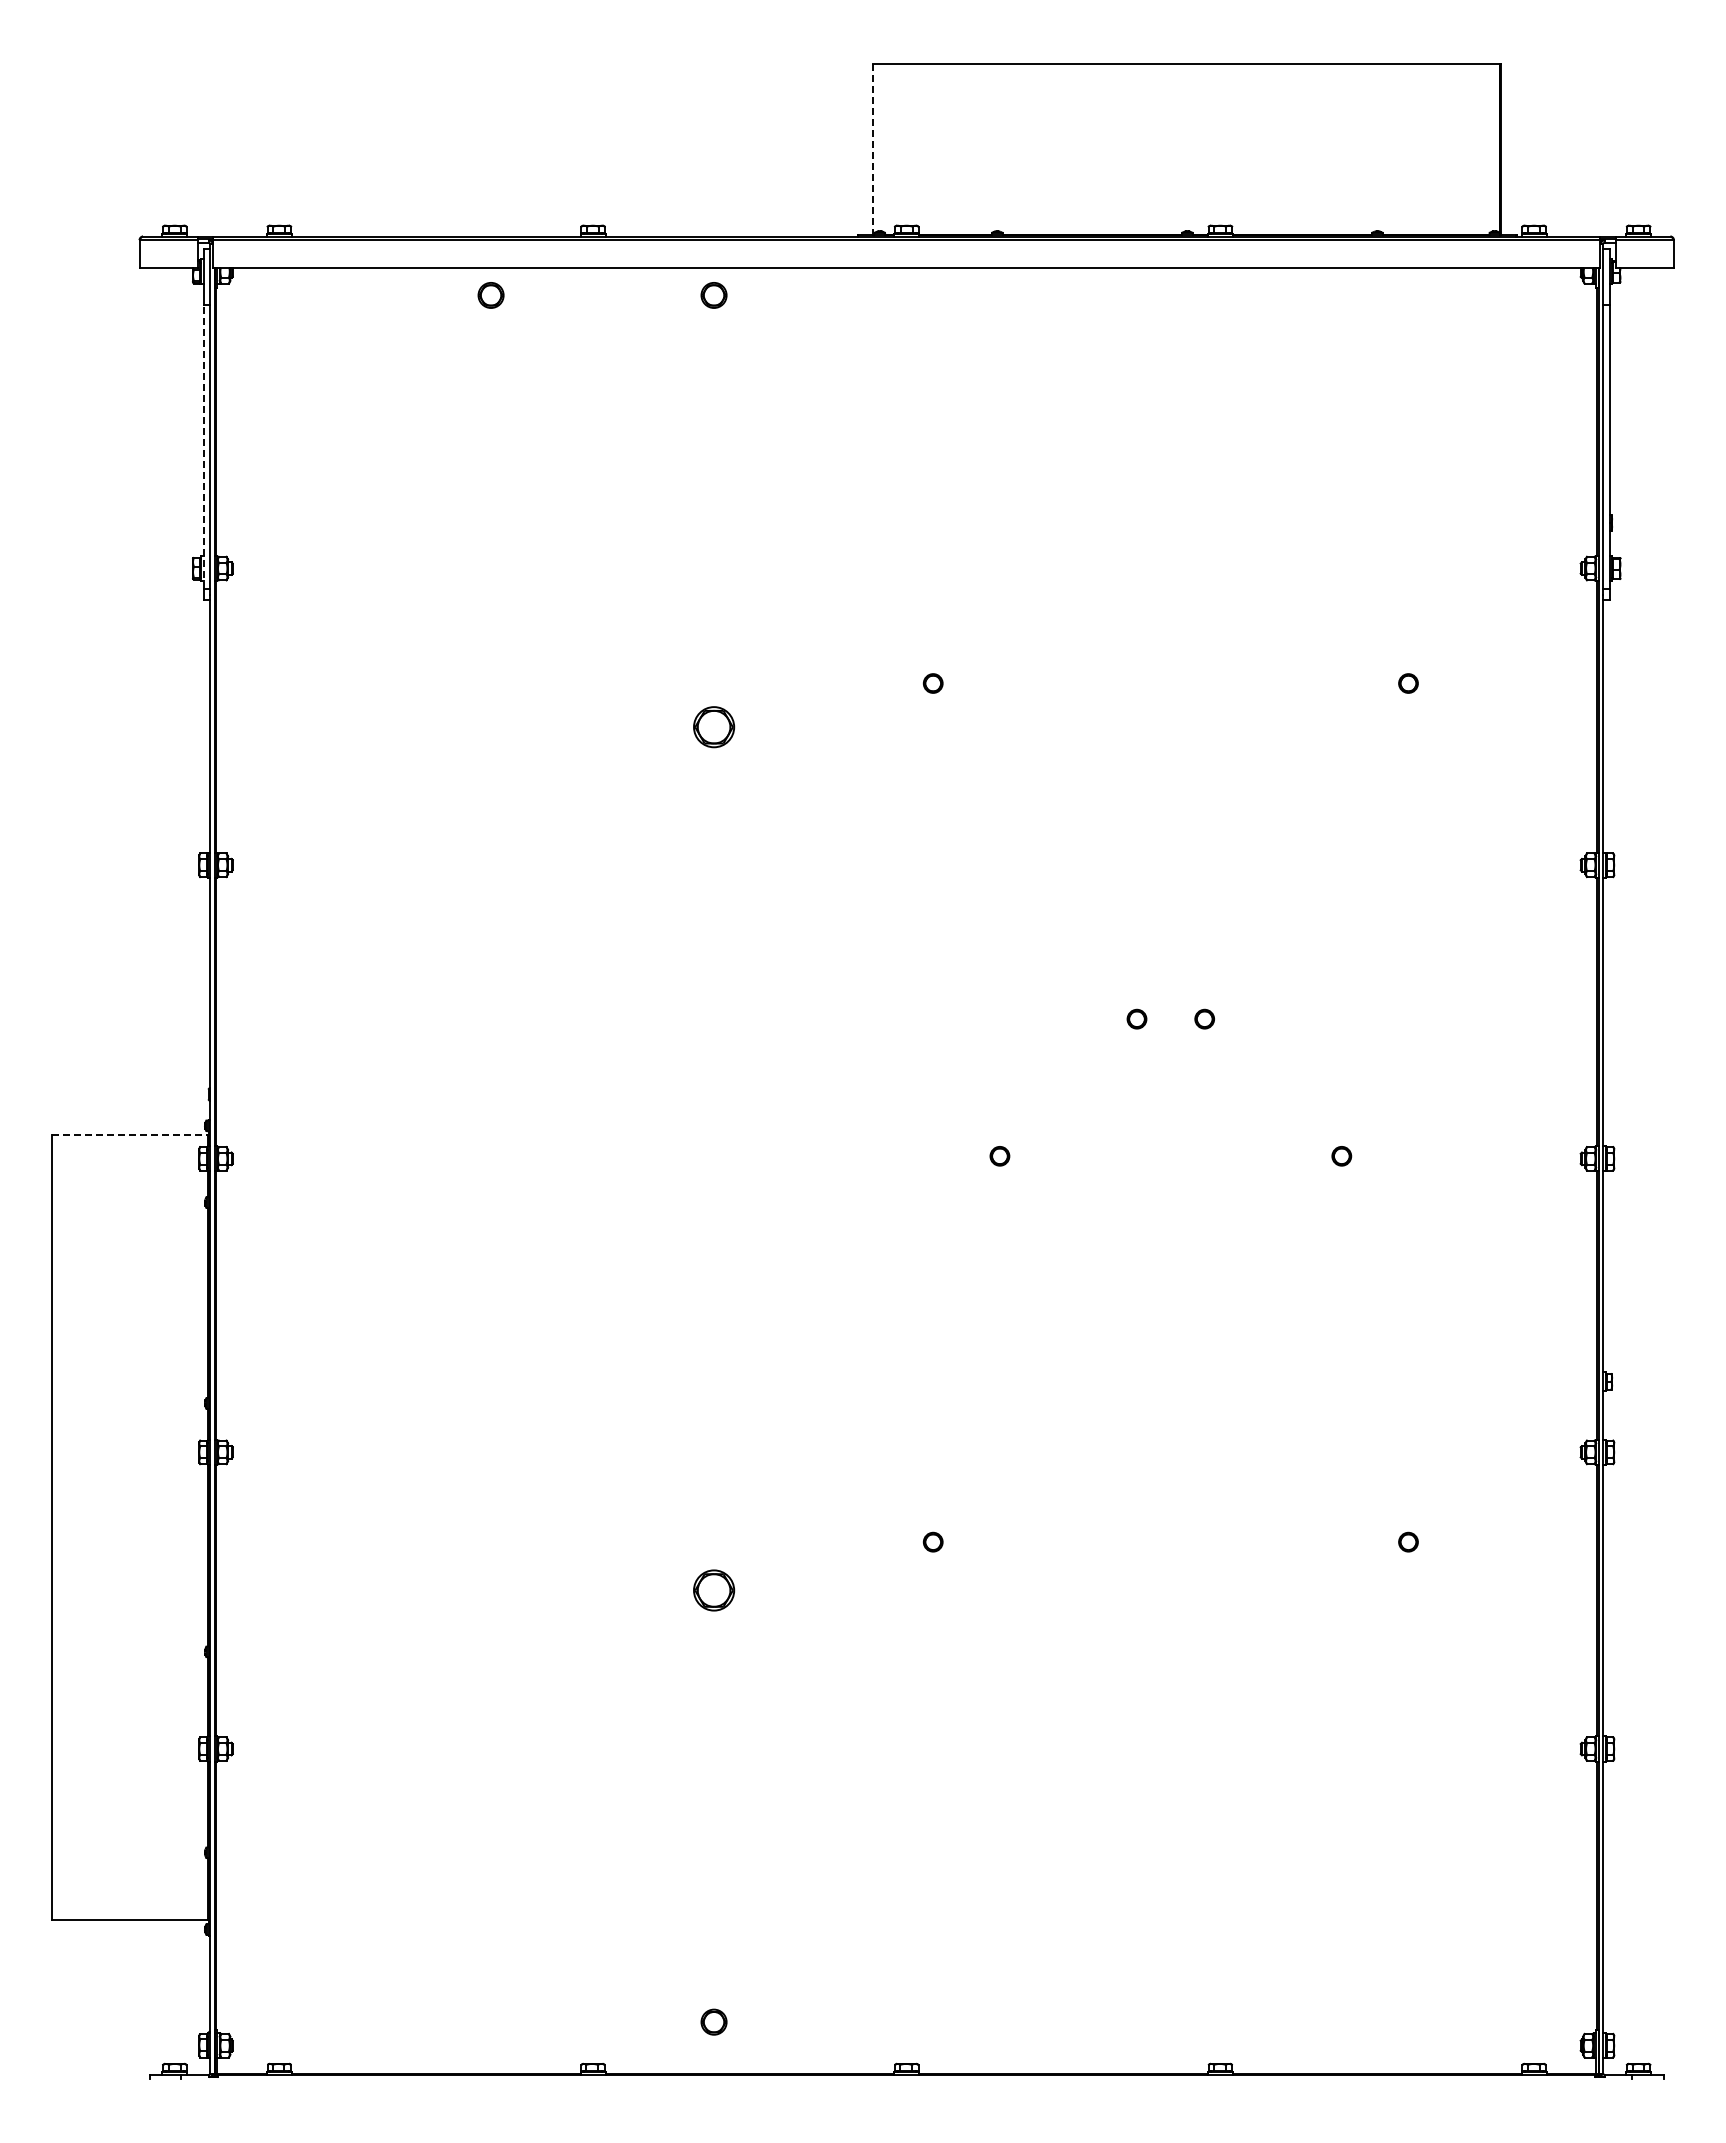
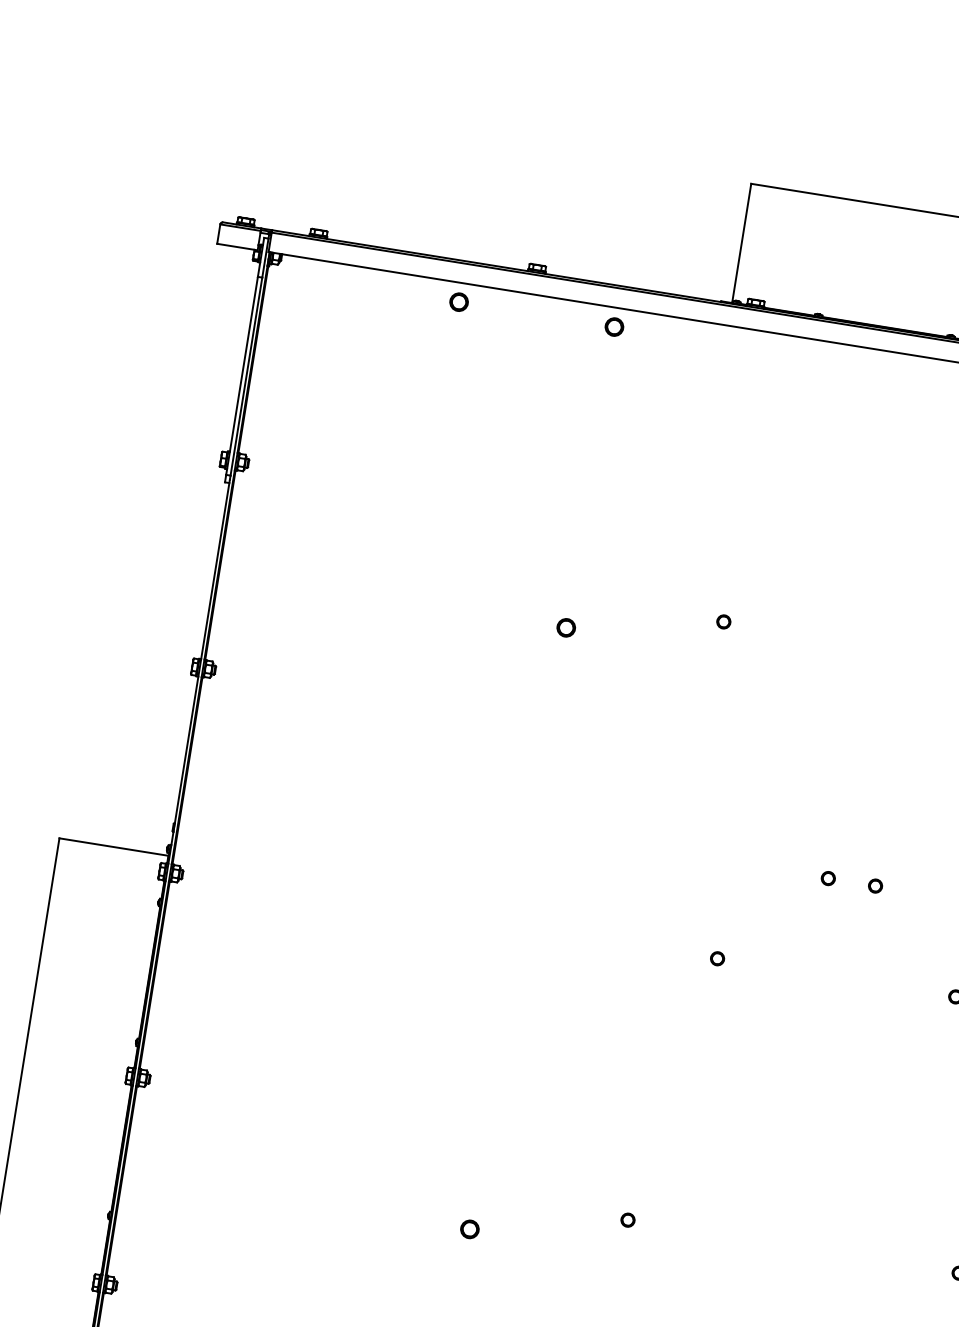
line: (873, 150) -> (741, 243), dashed -> solid
line: (203, 446) -> (241, 375), dashed -> solid
part: (713, 726) -> (565, 627), size x0.62
line: (130, 1135) -> (114, 847), dashed -> solid
part: (713, 1590) -> (469, 1229), size x0.62

